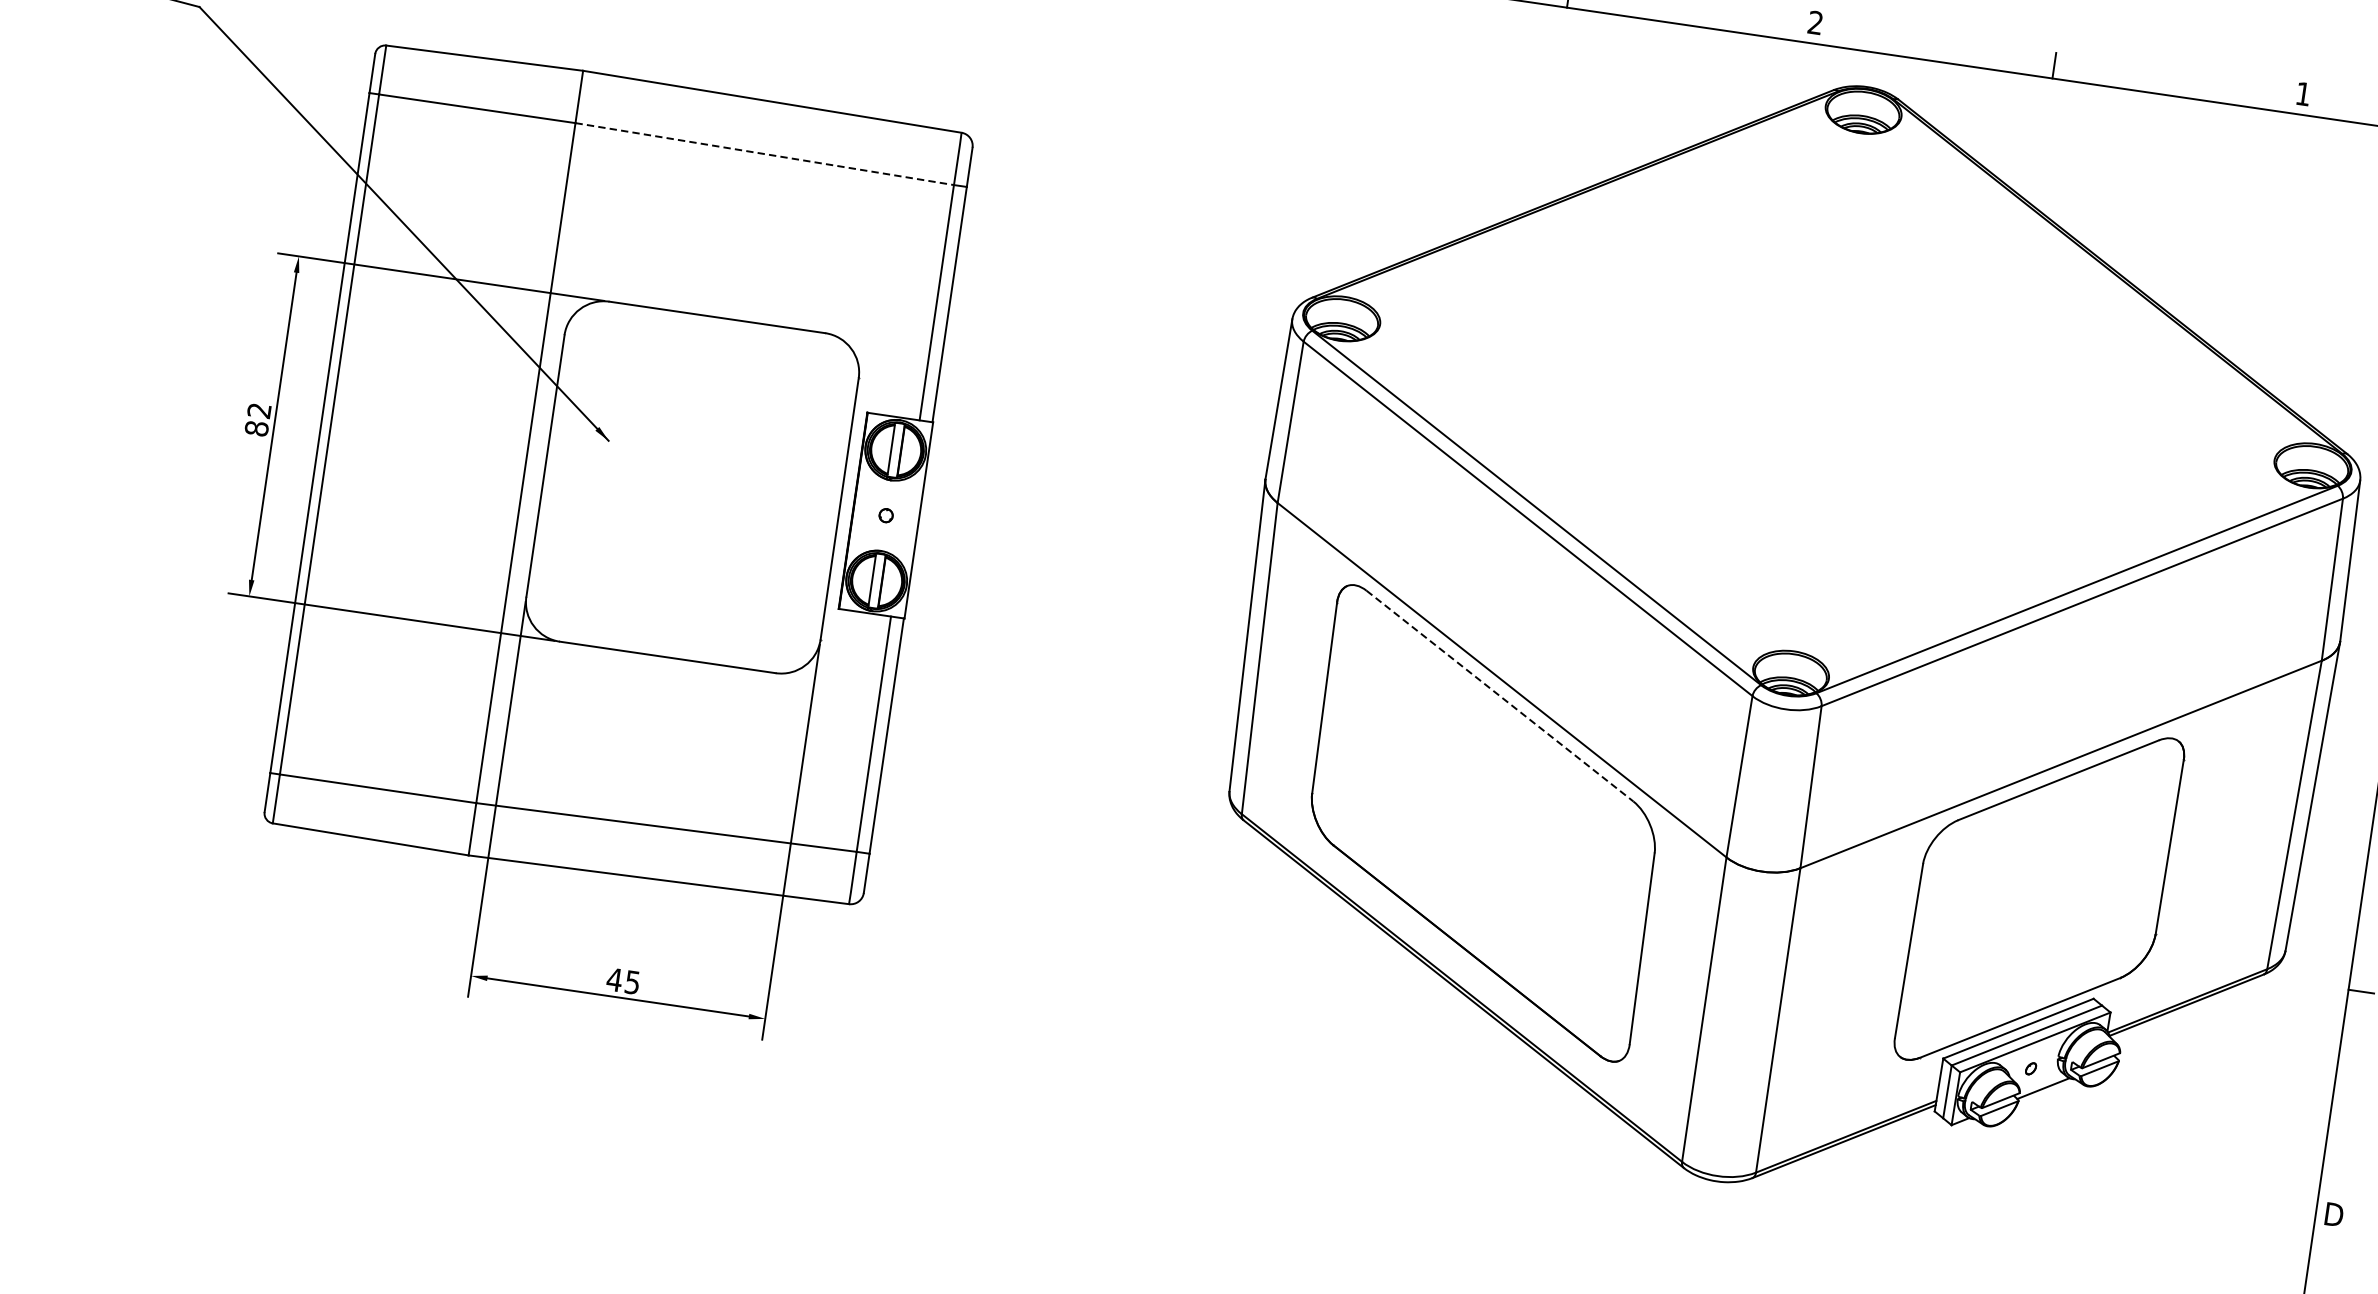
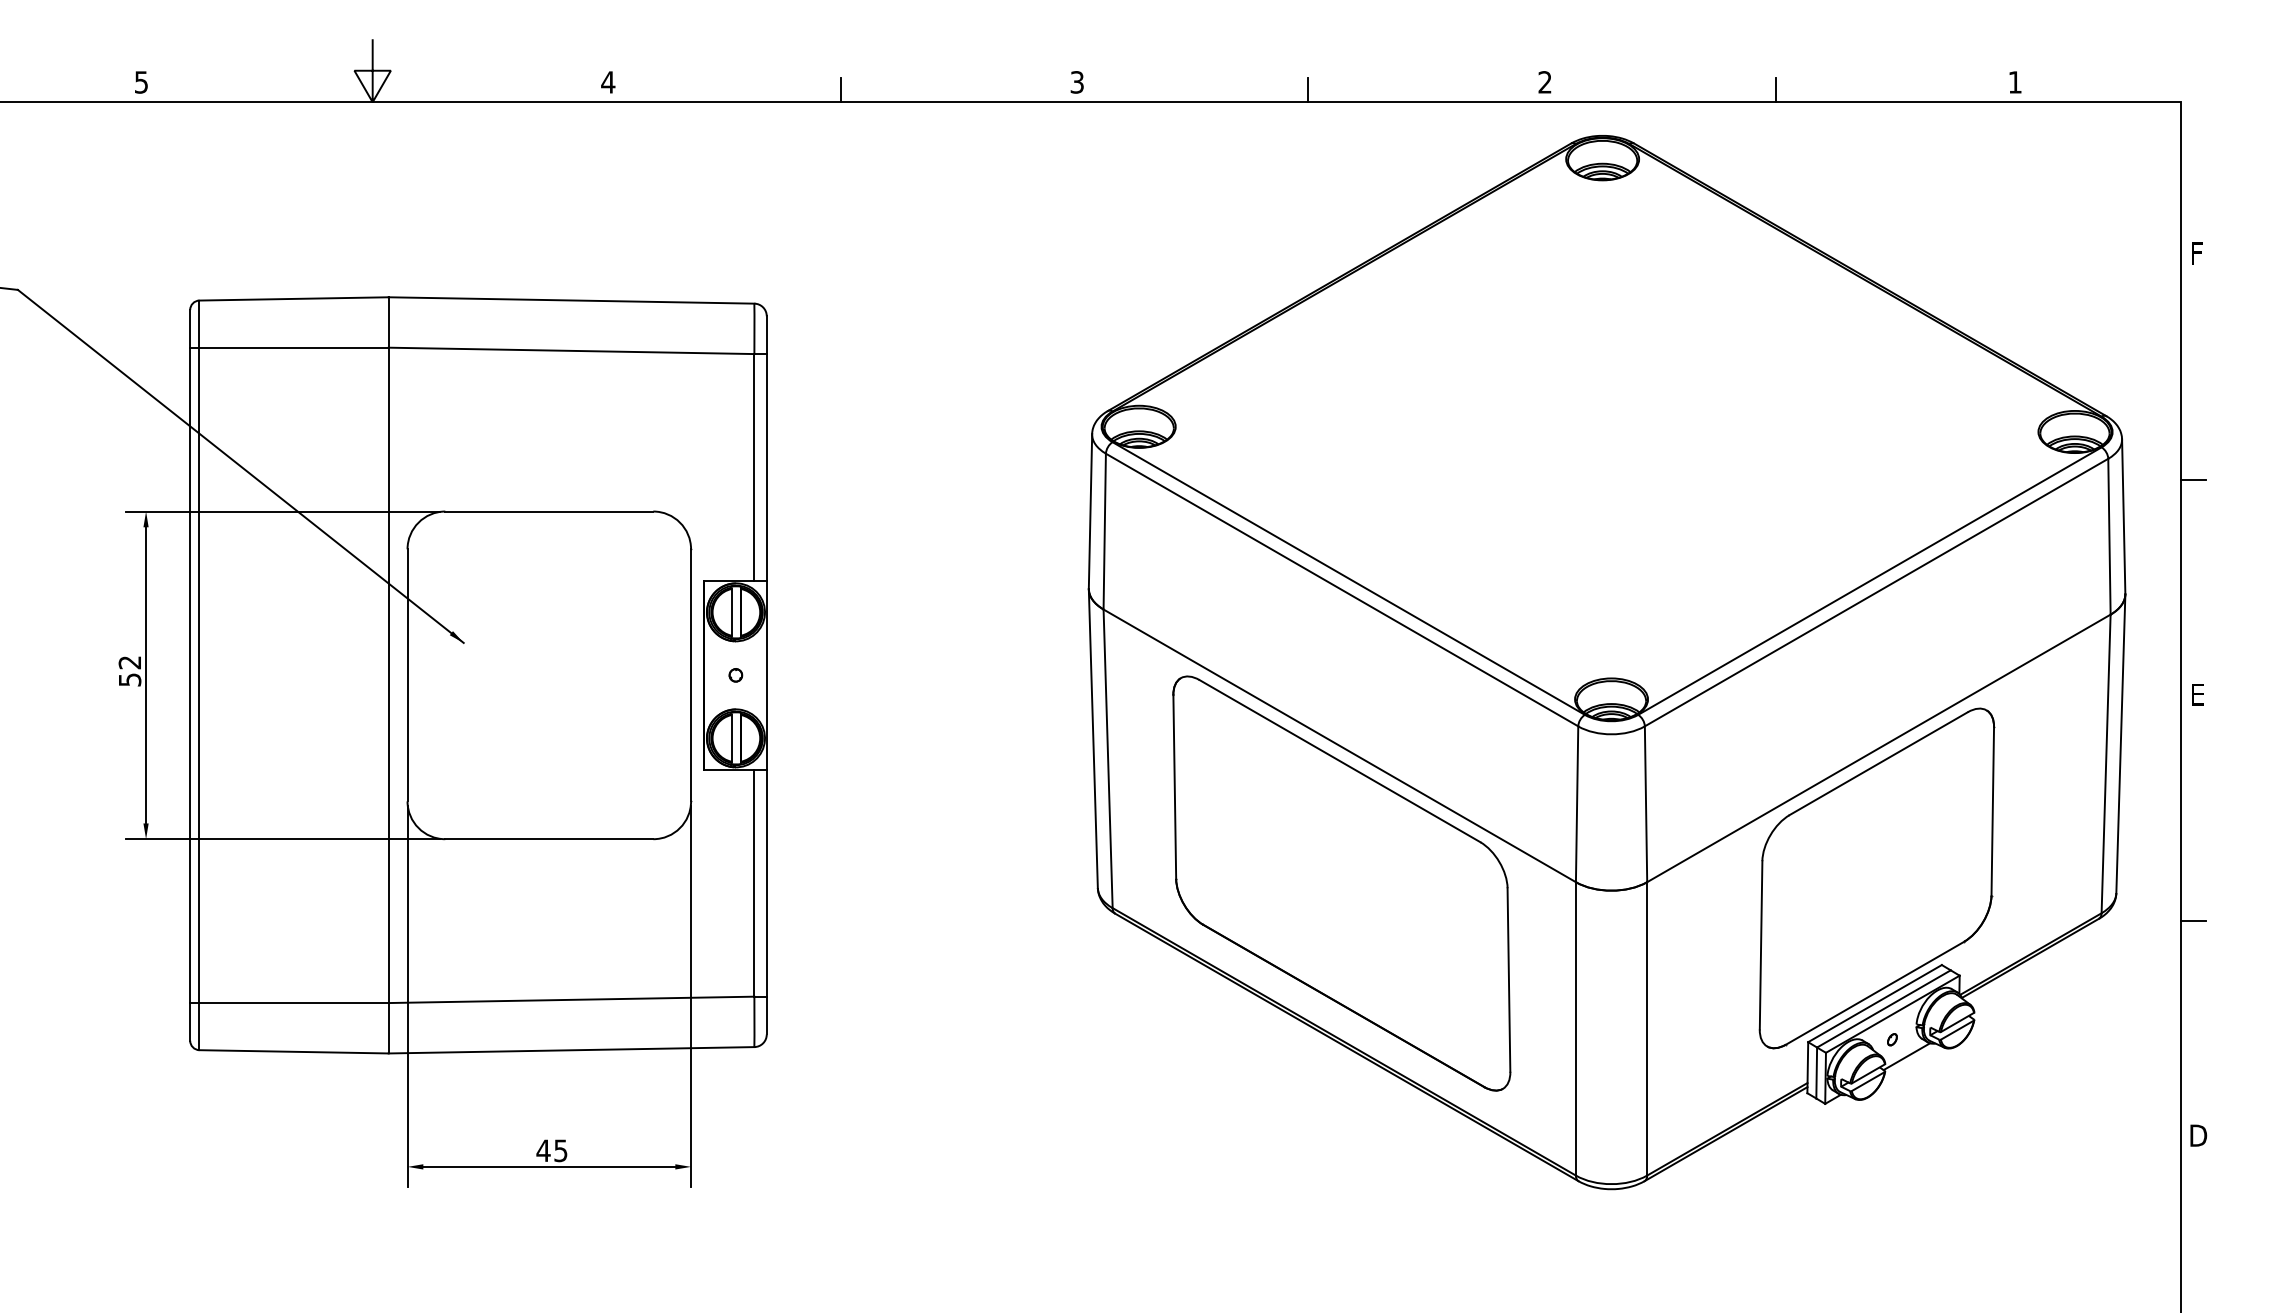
line: (764, 153) -> (571, 350), dashed -> solid
text: (256, 428) -> (129, 679), 82 -> 52
line: (1500, 696) -> (1340, 761), dashed -> solid

